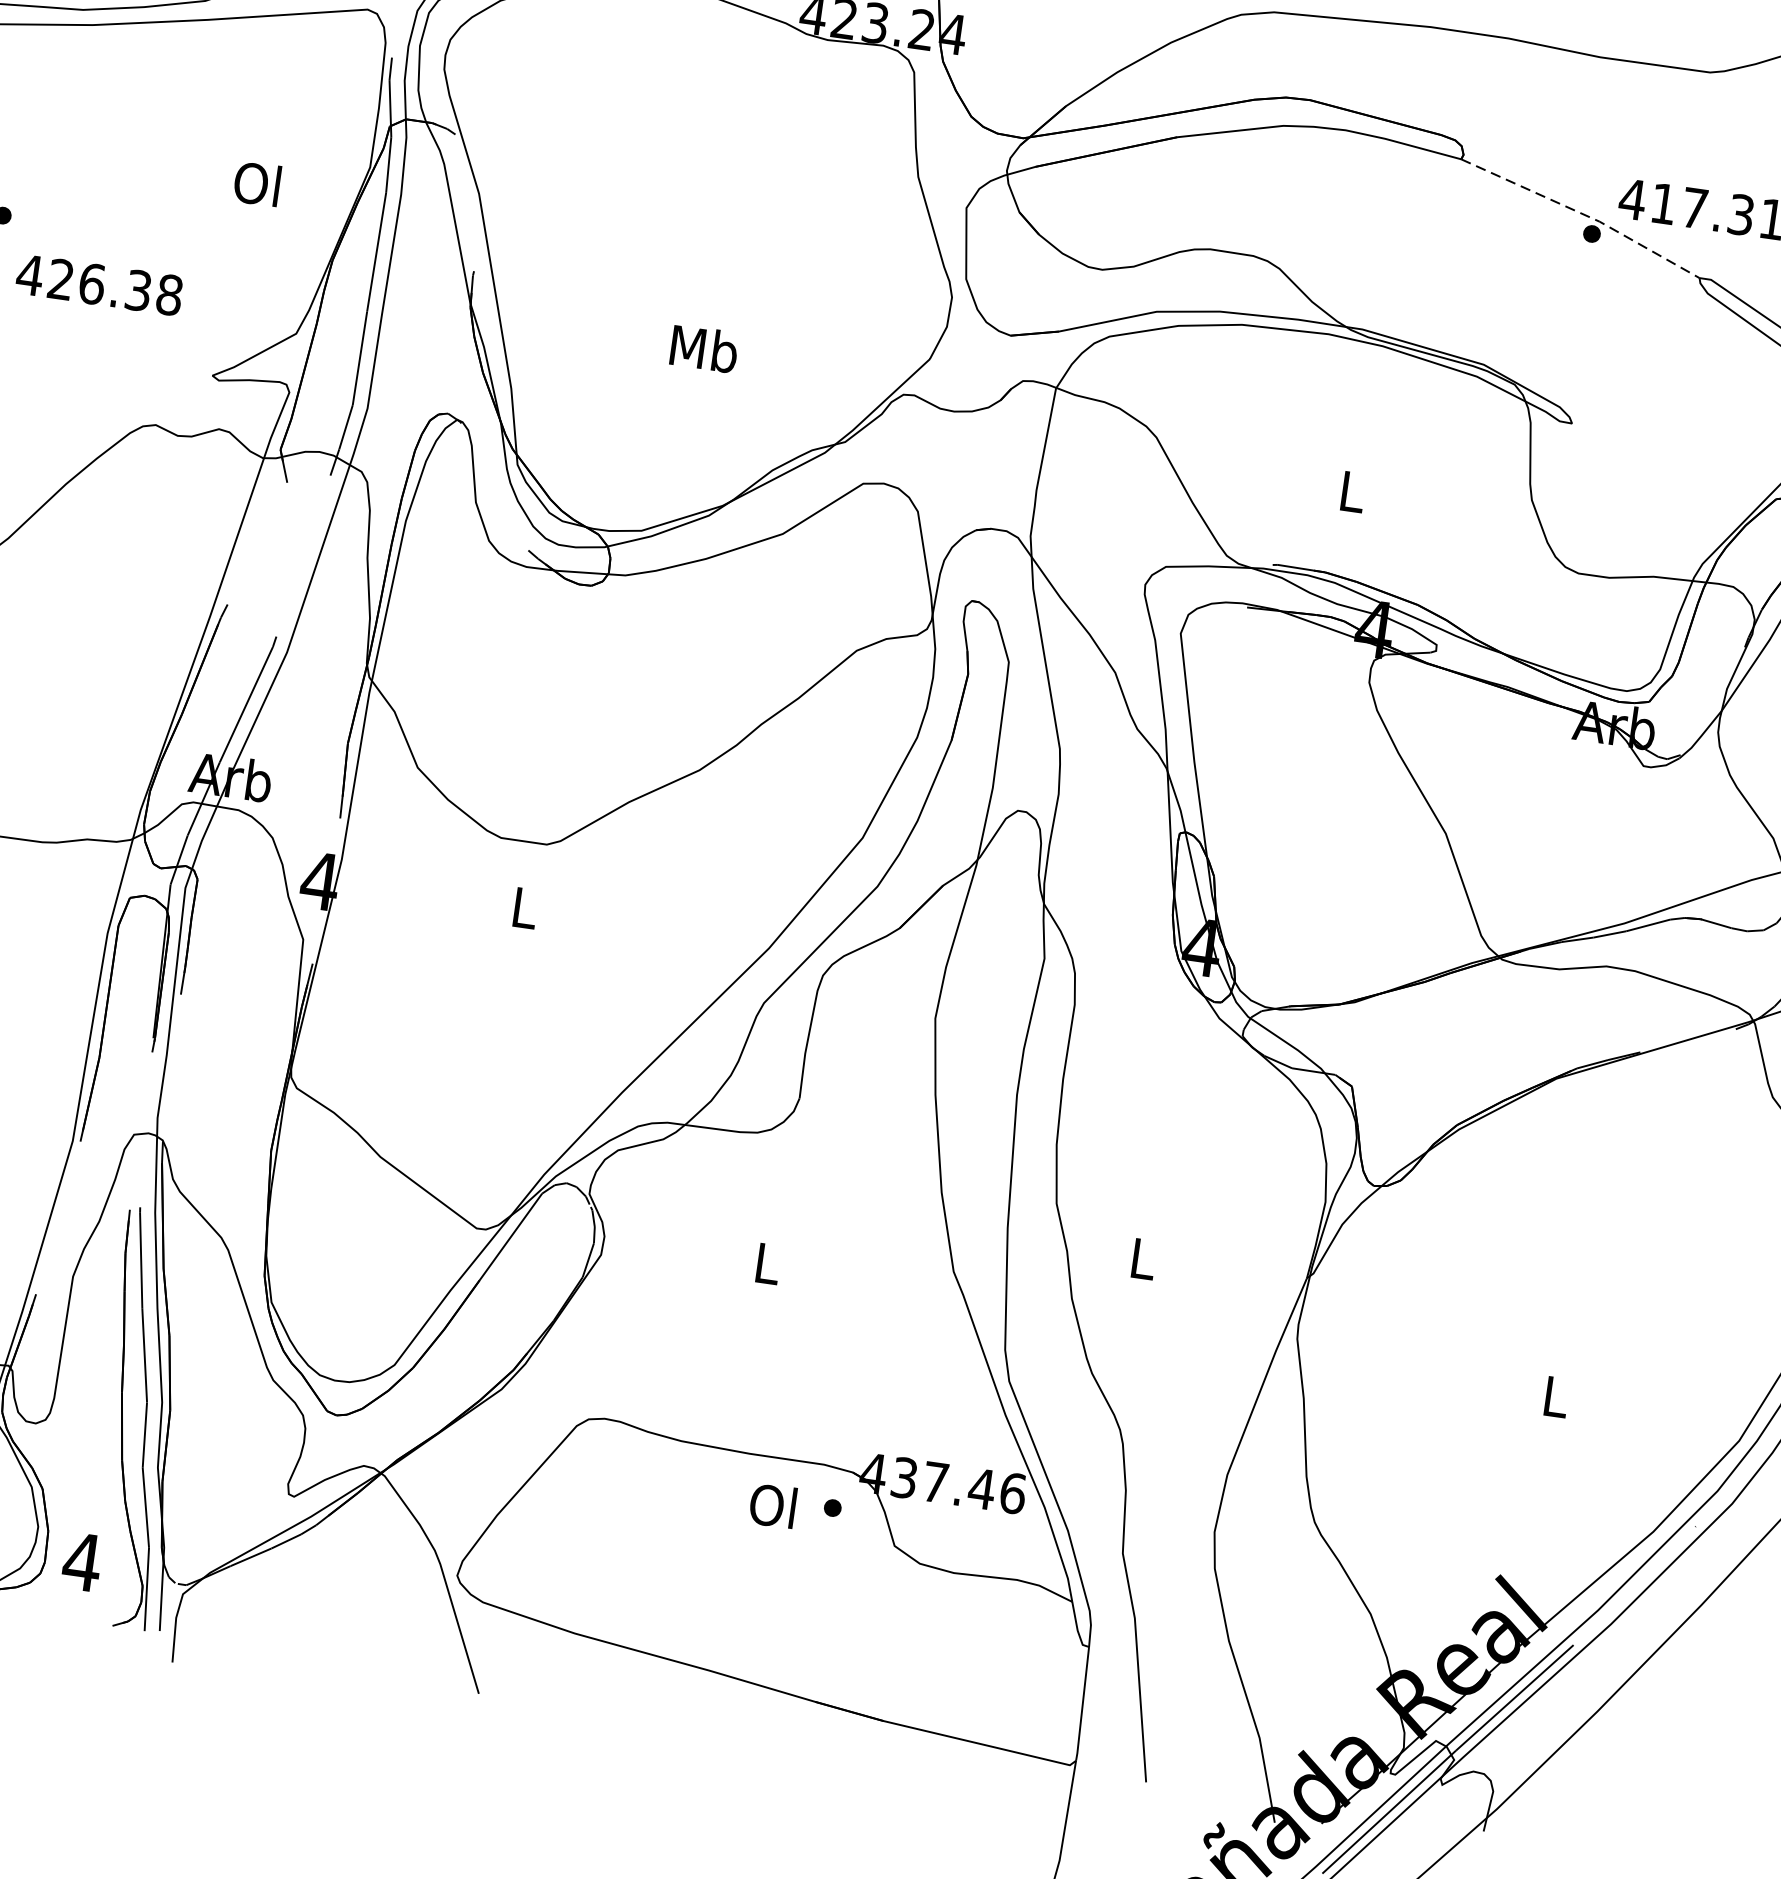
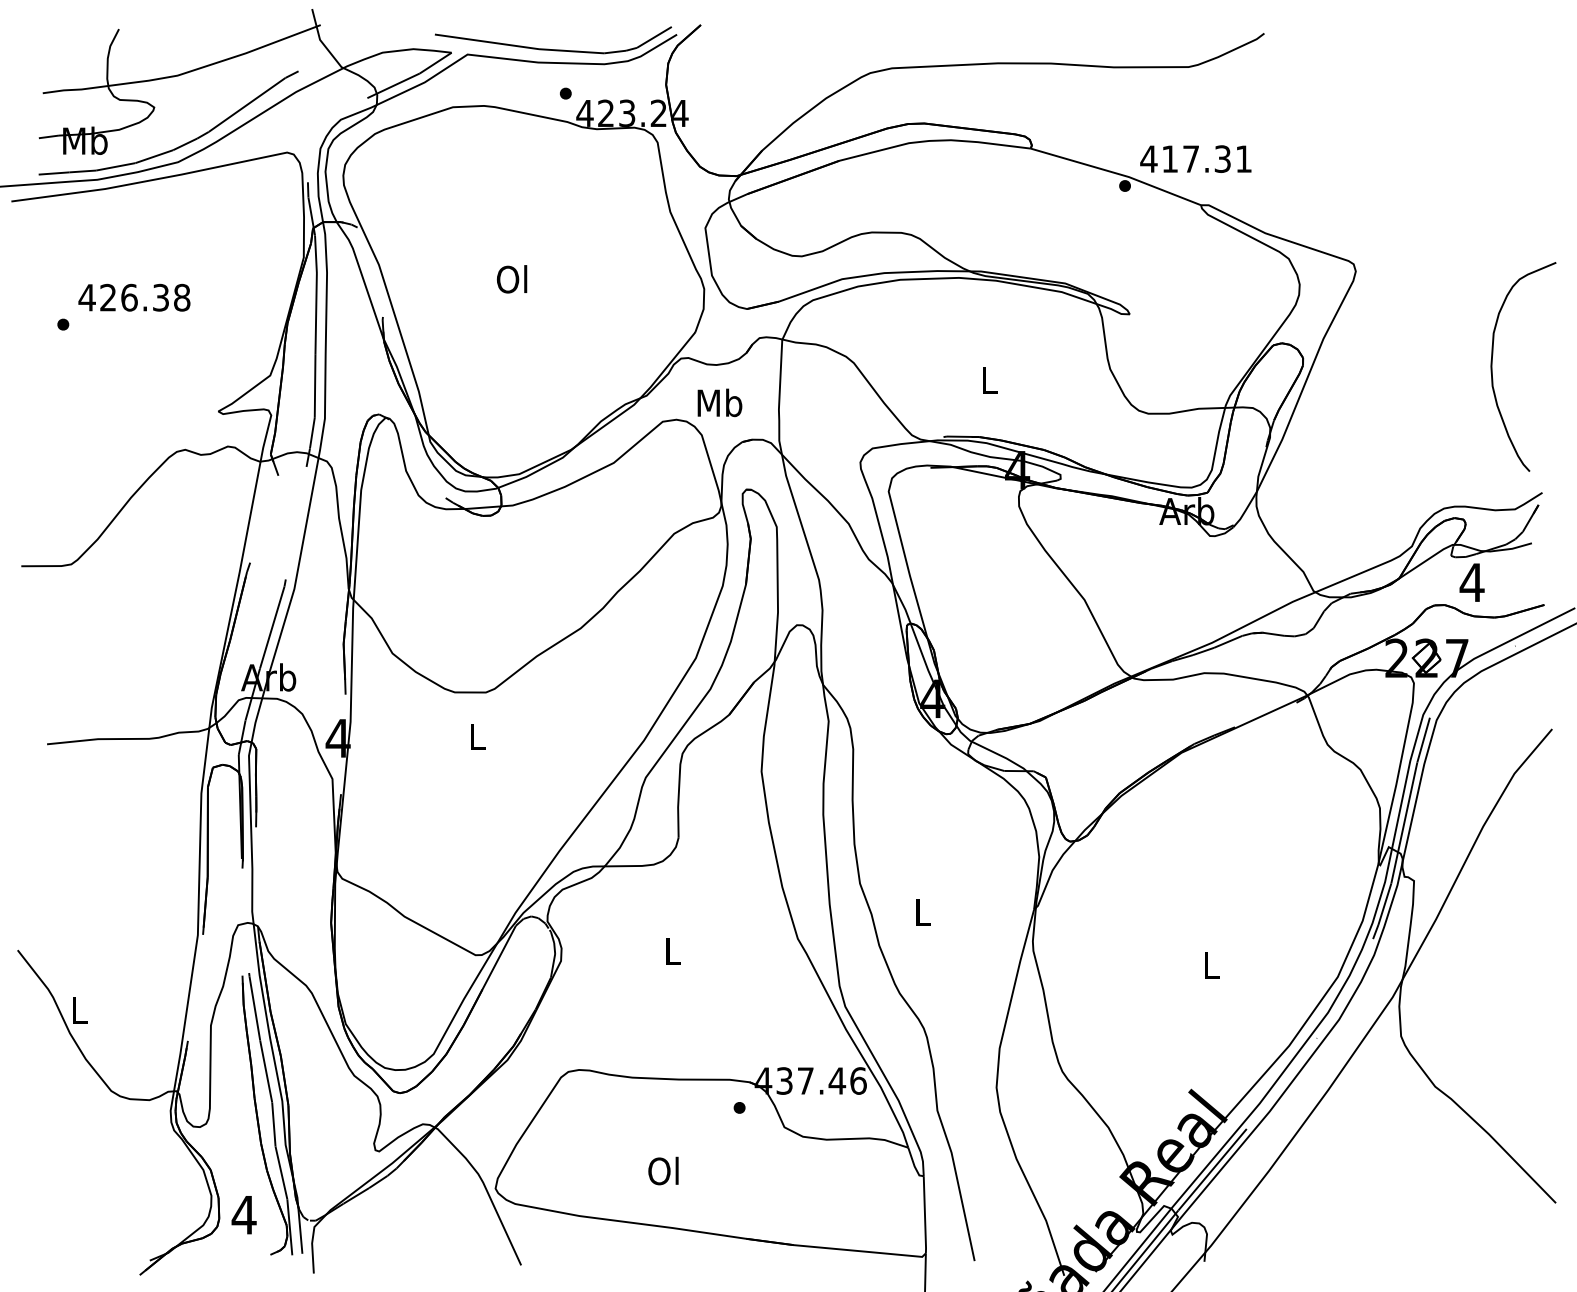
text: (257, 184) -> (512, 279), moved
line: (1583, 214) -> (1117, 173), dashed -> solid
text: (99, 284) -> (134, 297), moved
text: (703, 348) -> (719, 402), moved
text: (773, 1504) -> (663, 1170), moved

